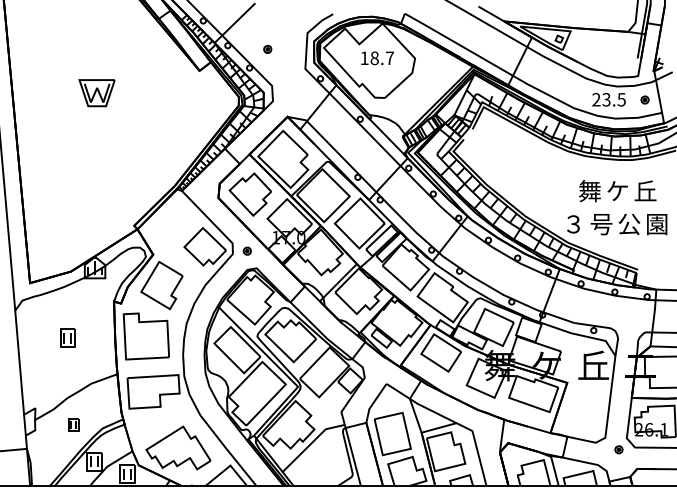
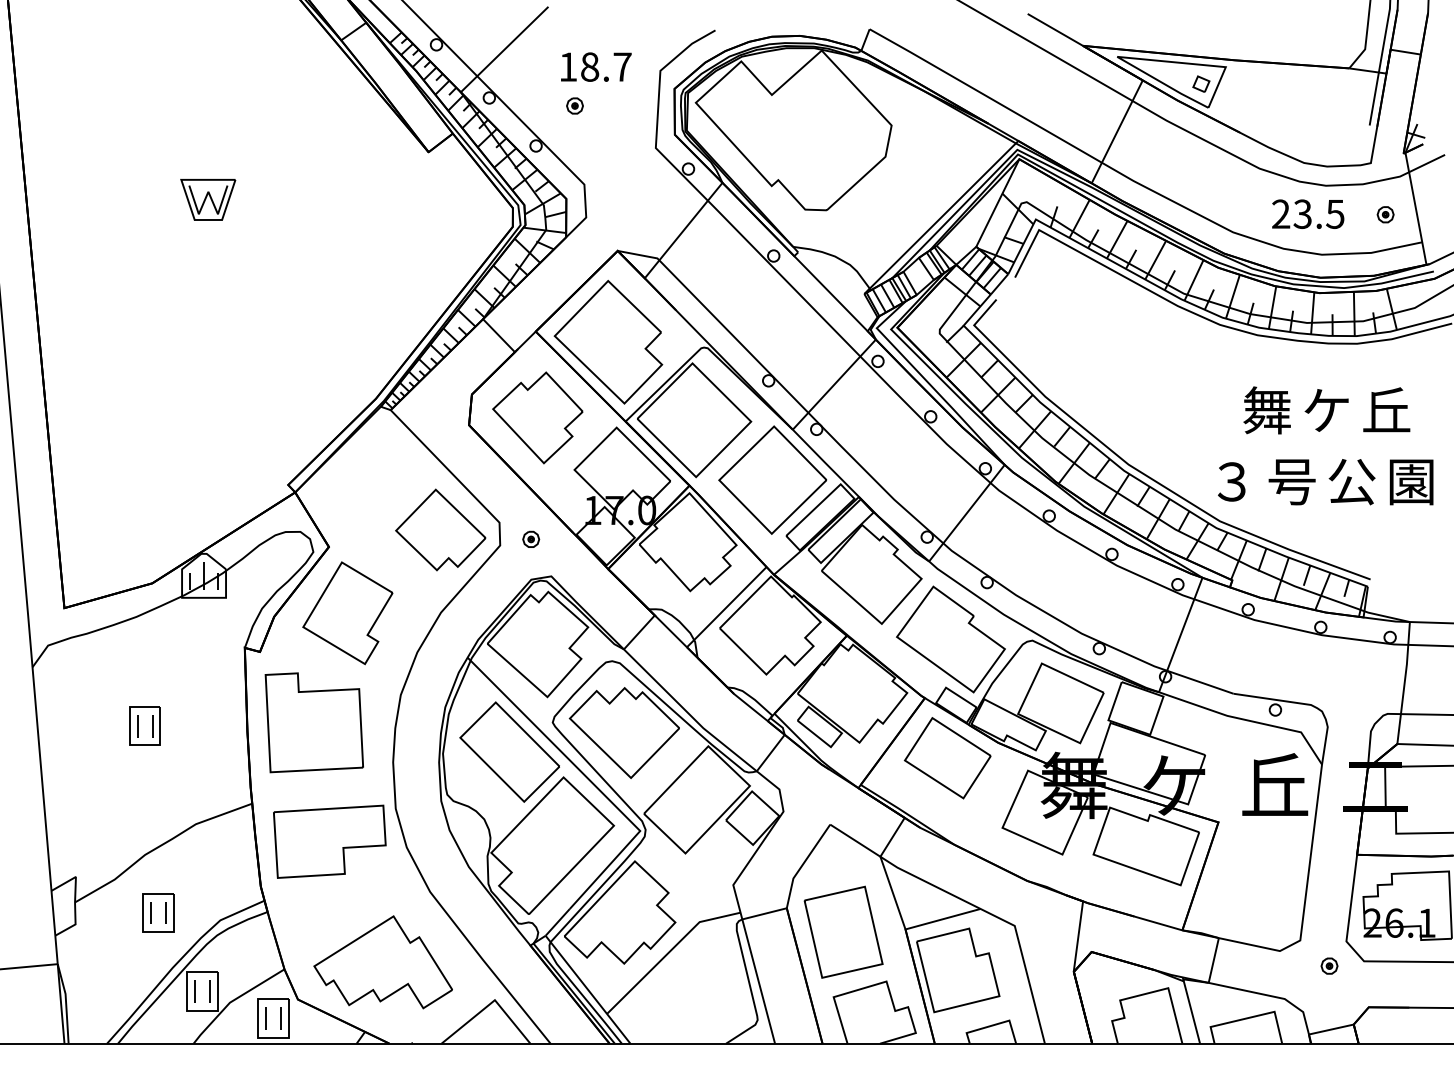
text: (377, 58) -> (595, 67), moved
part: (96, 92) -> (207, 198), size x0.71
part: (73, 424) -> (157, 911), size x1.43

